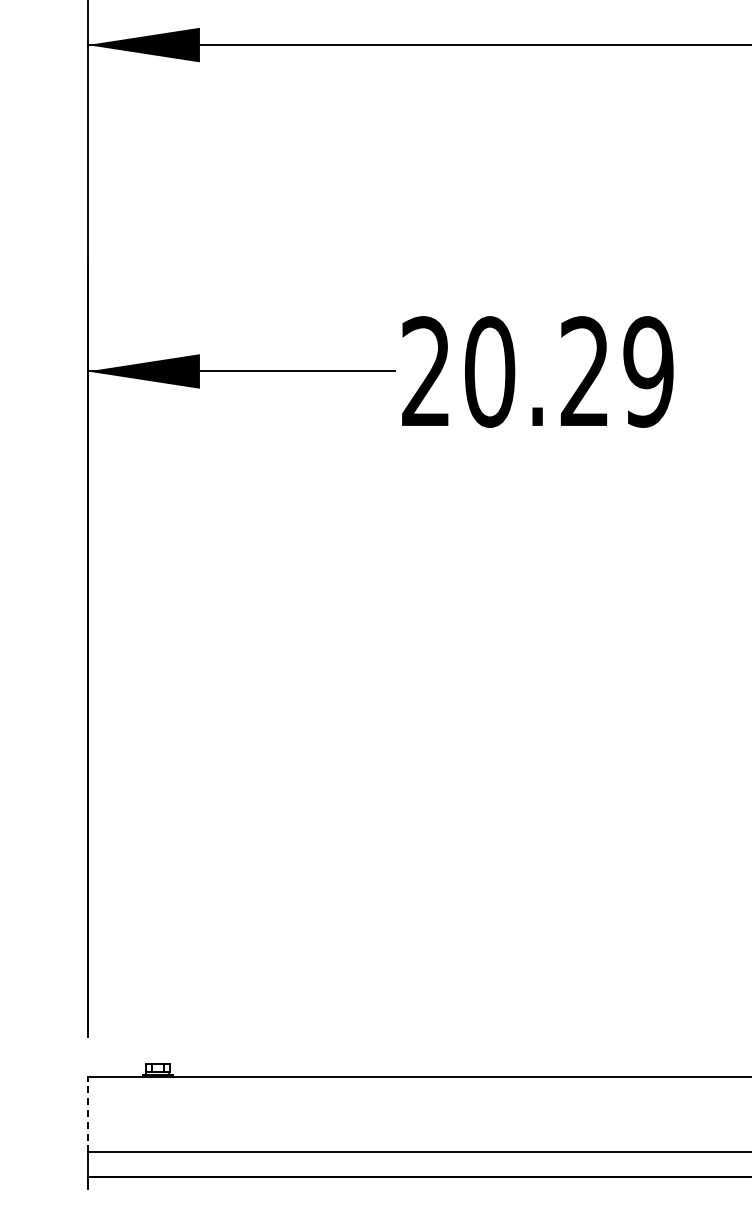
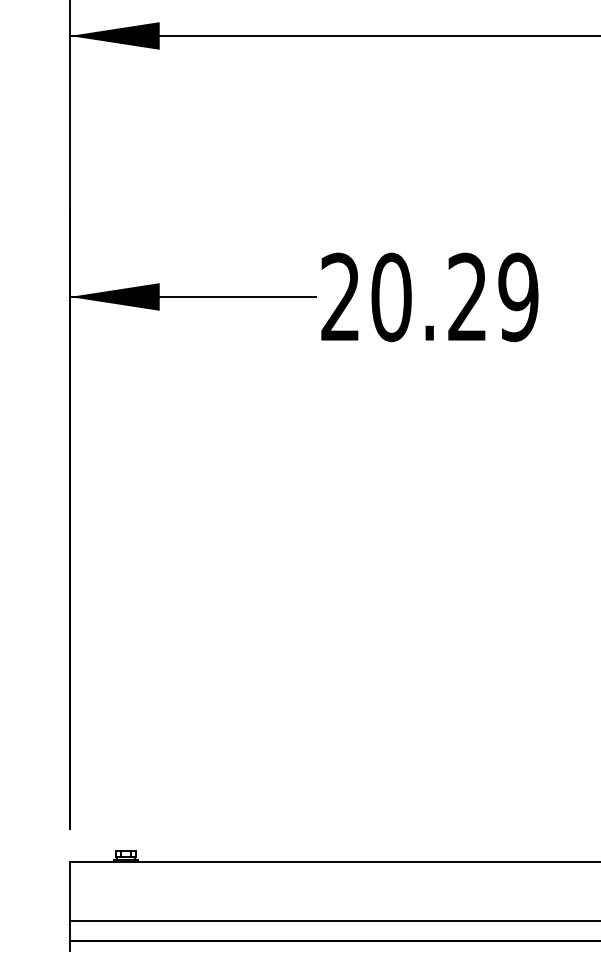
line: (87, 1114) -> (69, 891), dashed -> solid

